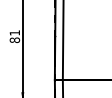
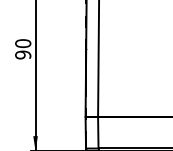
text: (14, 36) -> (22, 49), 81 -> 90

